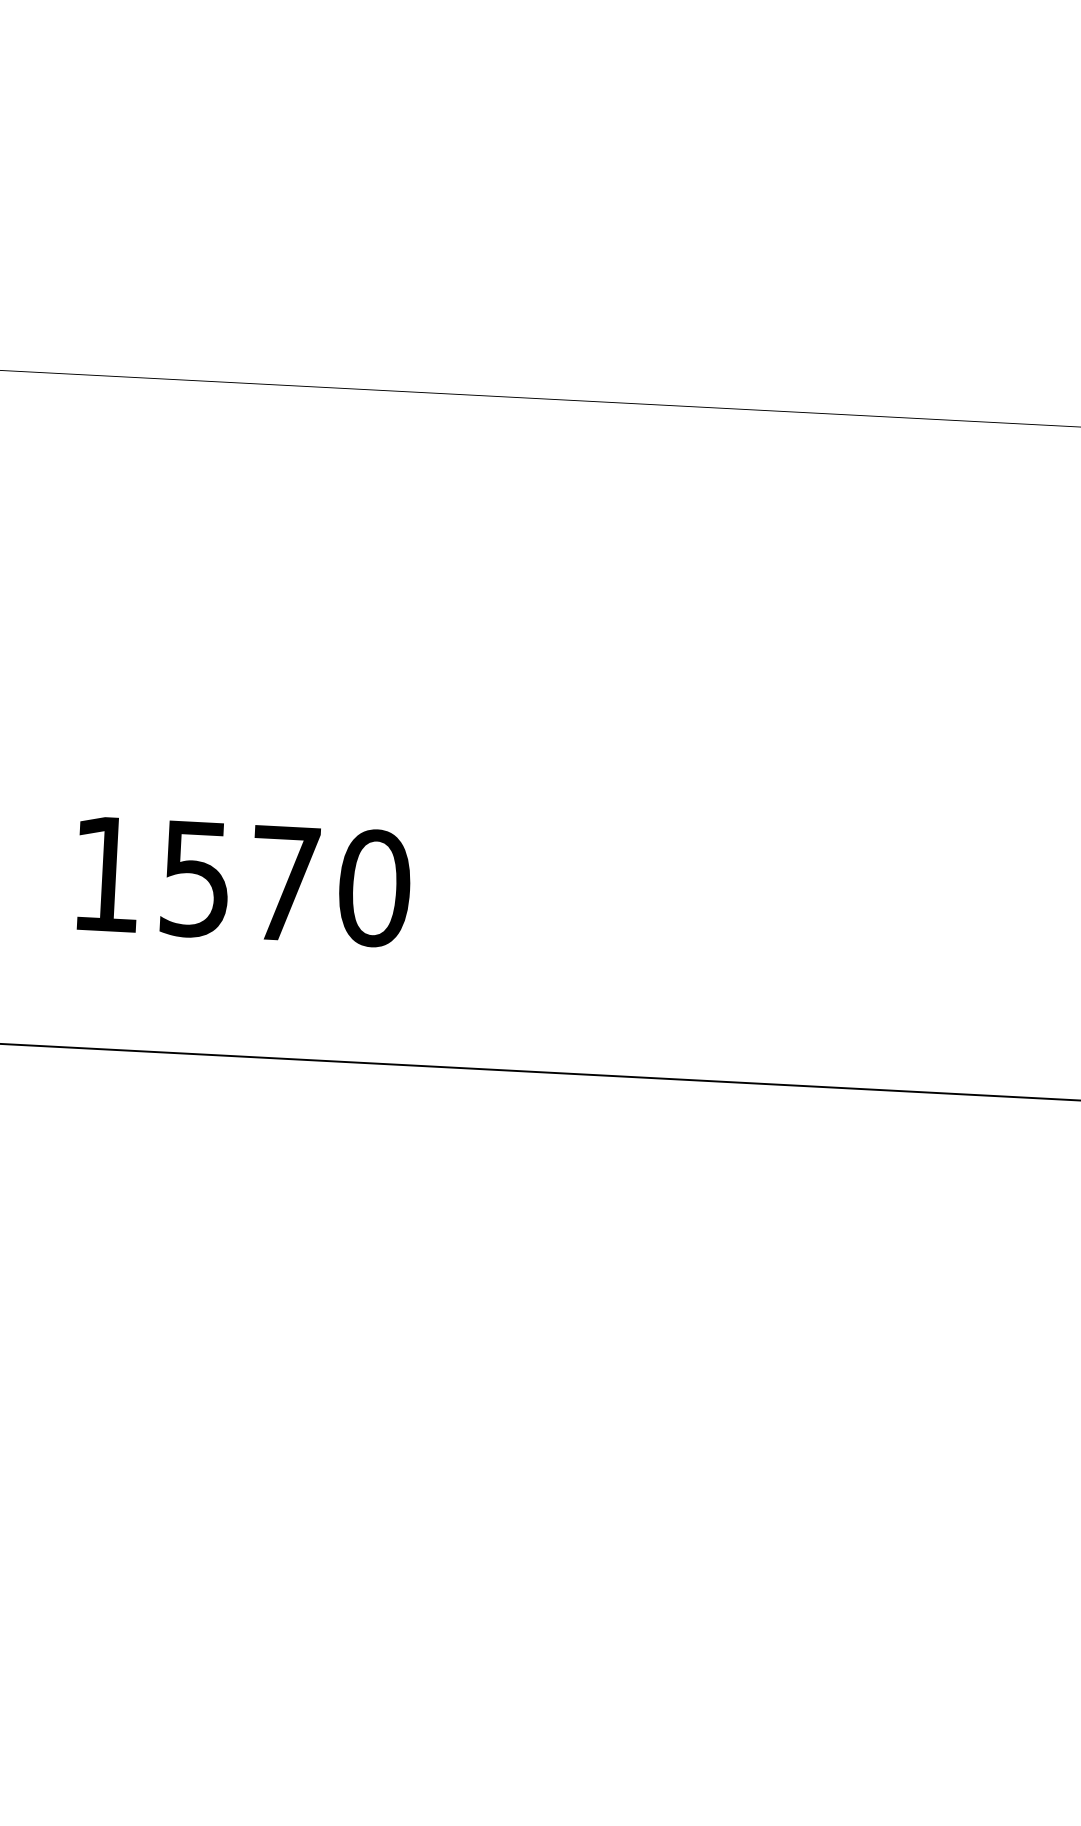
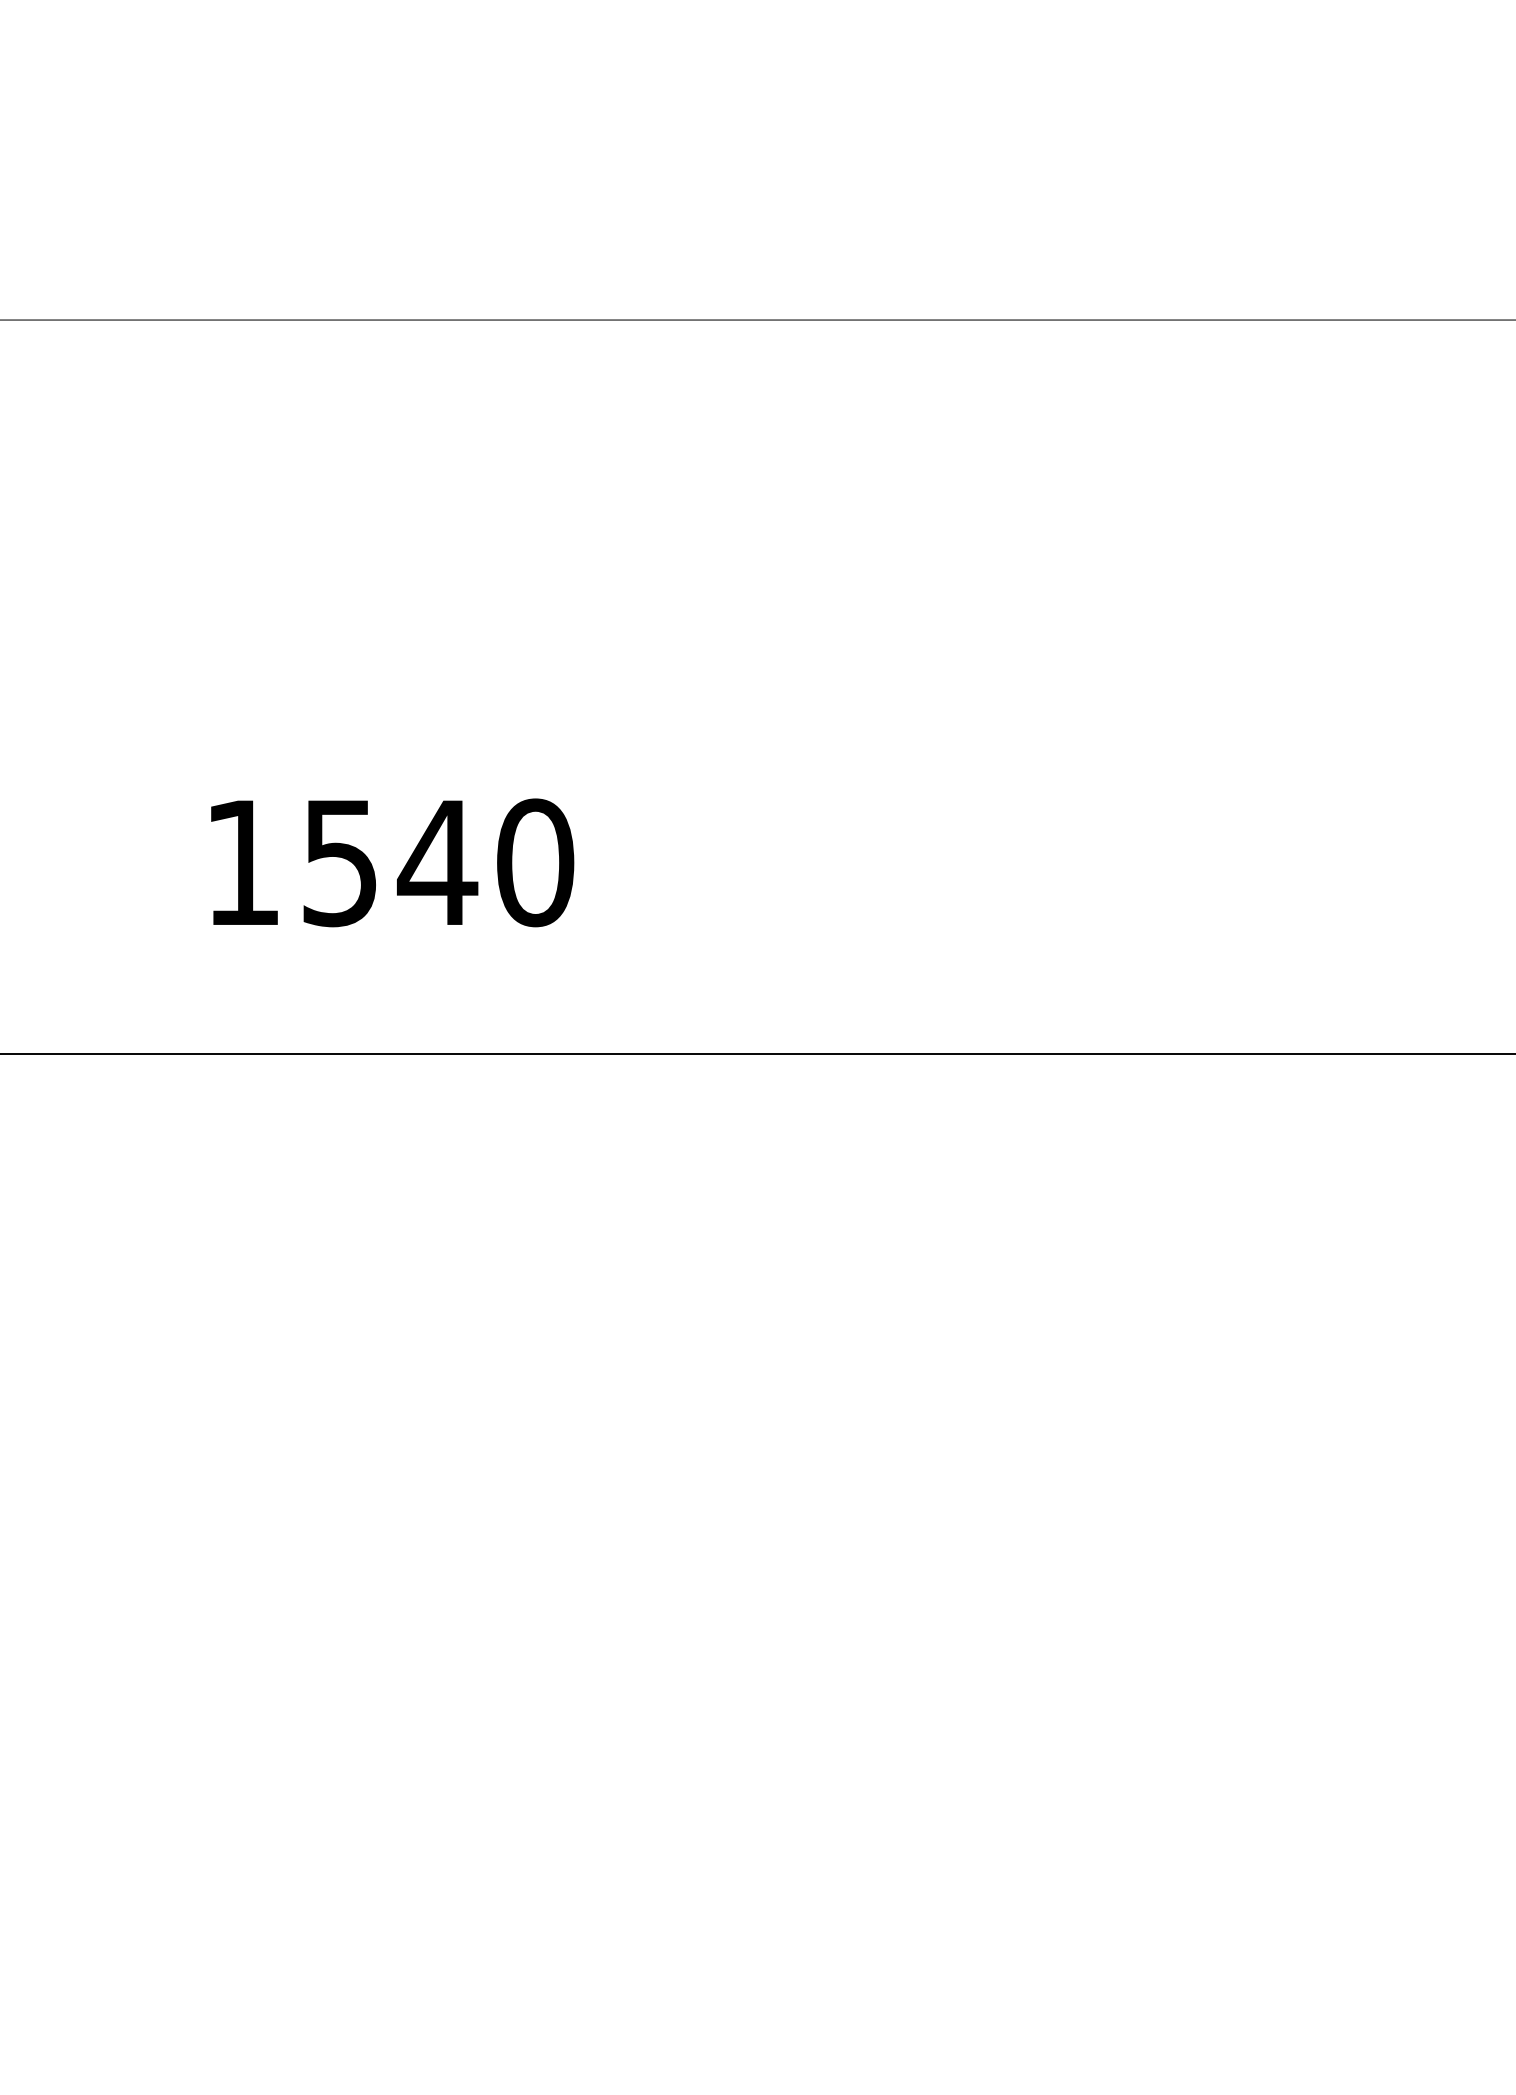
text: (284, 883) -> (437, 862), 1570 -> 1540

